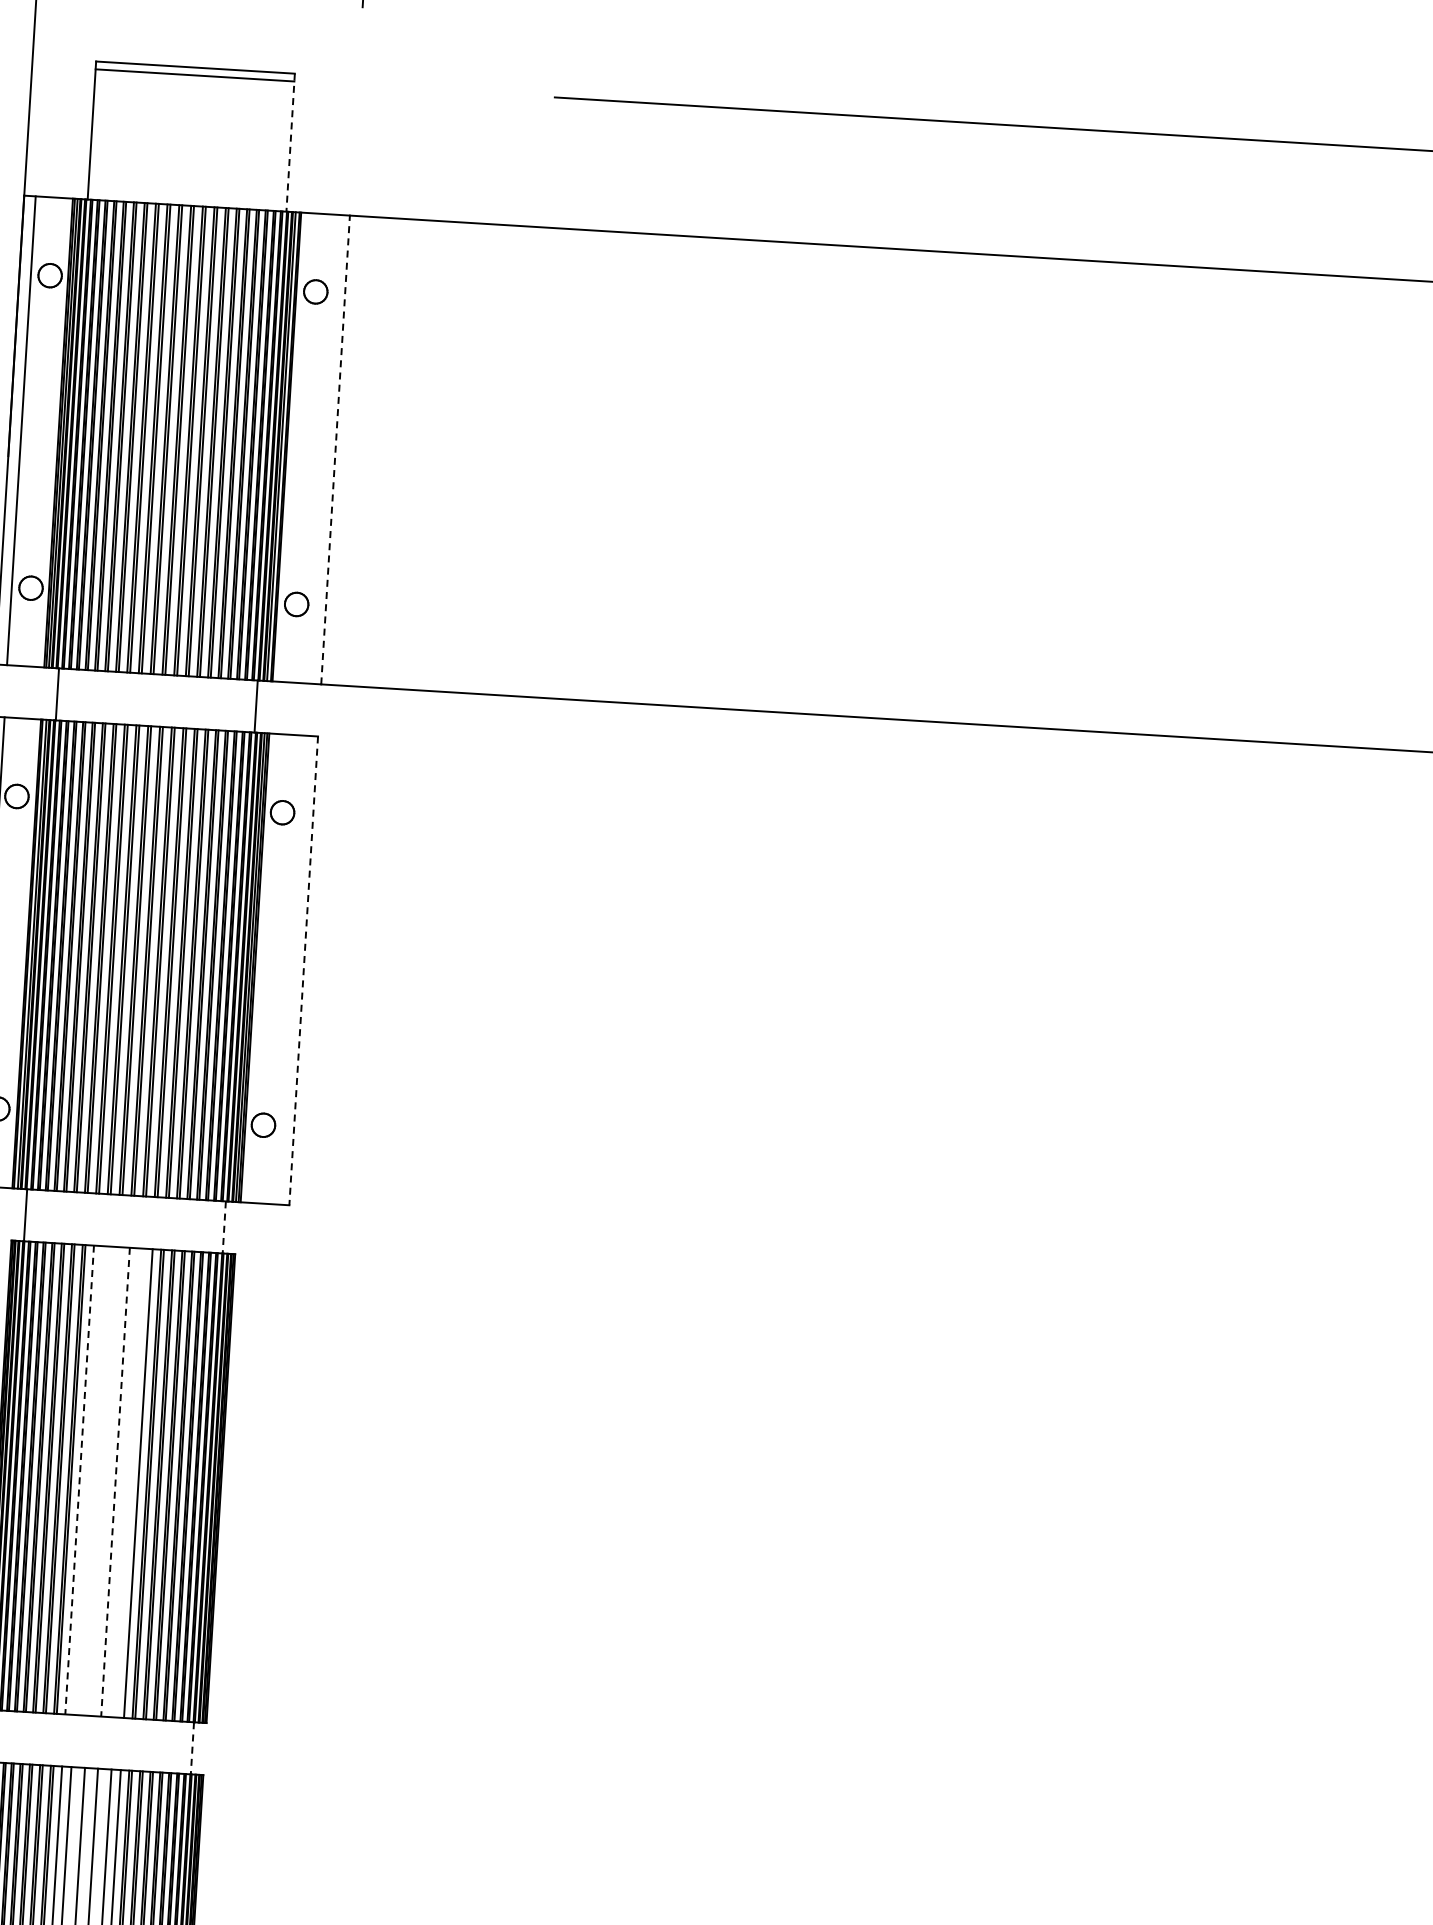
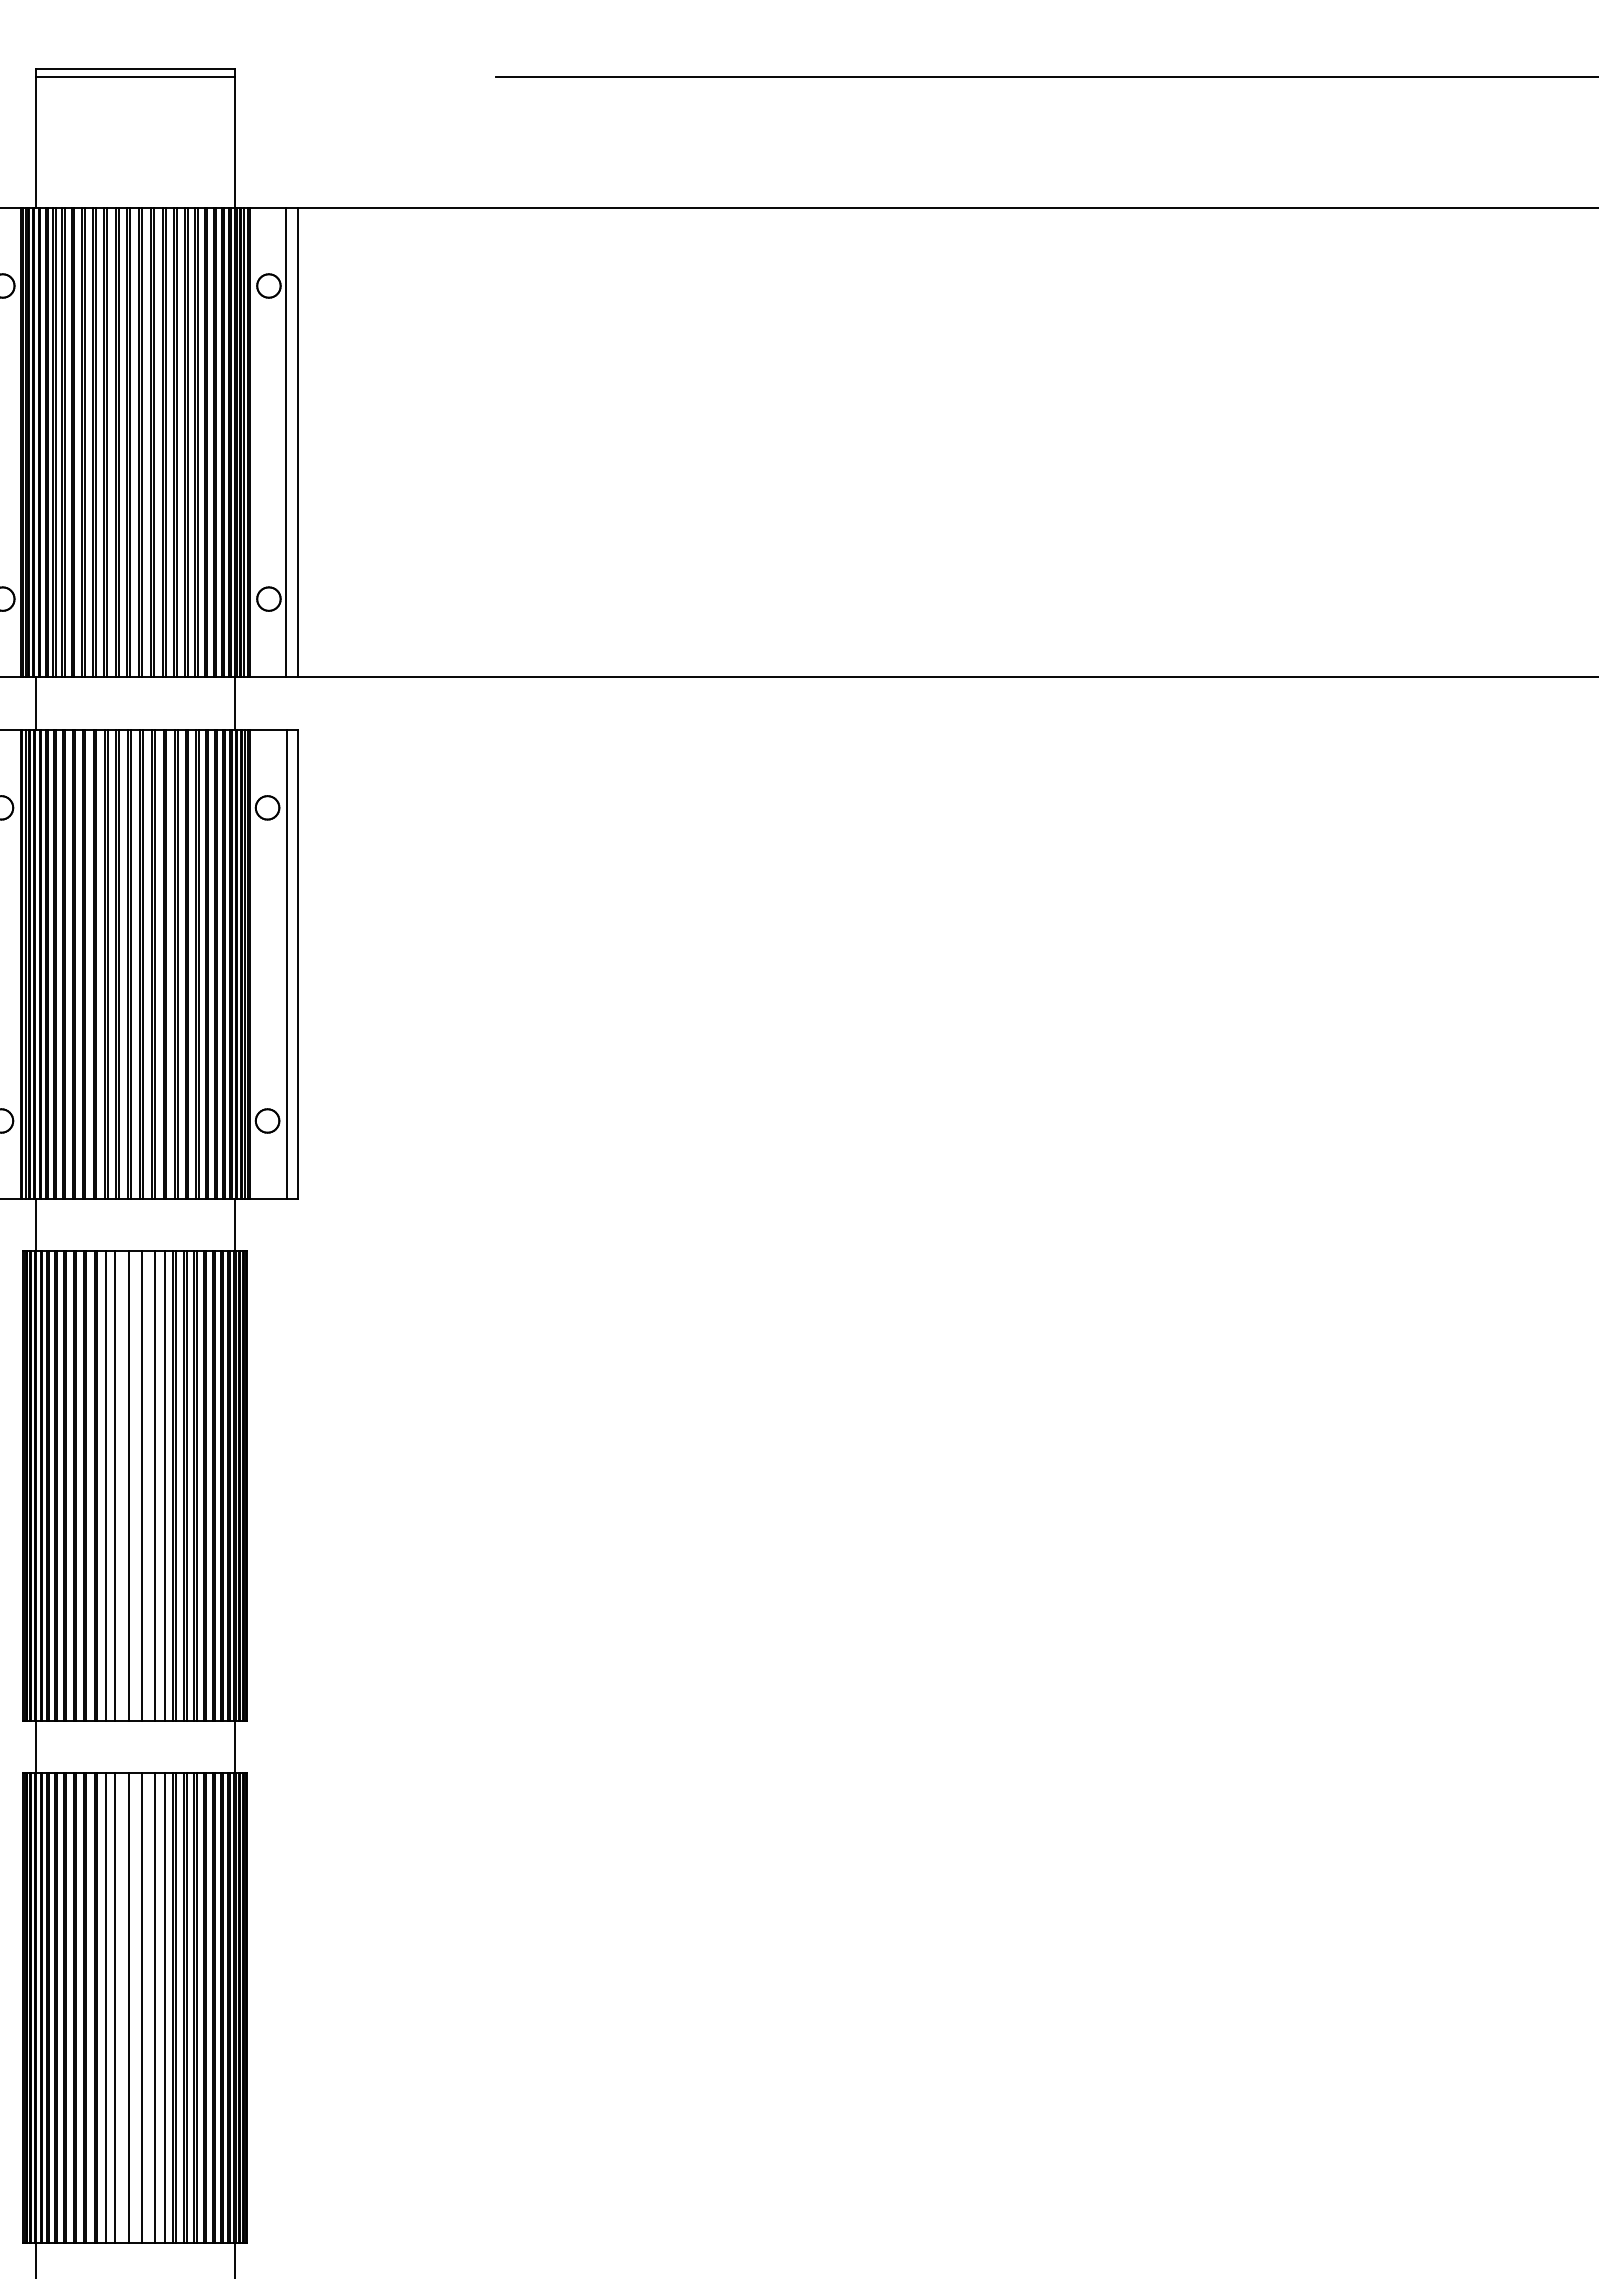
line: (290, 143) -> (234, 139), dashed -> solid
line: (323, 449) -> (286, 442), added
line: (335, 449) -> (298, 442), dashed -> solid
line: (291, 970) -> (286, 964), added
line: (303, 970) -> (298, 964), dashed -> solid
line: (224, 1227) -> (234, 1225), dashed -> solid
line: (79, 1480) -> (105, 1486), dashed -> solid
line: (89, 1480) -> (115, 1486), added
line: (102, 1481) -> (128, 1486), added
line: (115, 1482) -> (141, 1486), dashed -> solid
line: (129, 1483) -> (155, 1486), added
line: (192, 1748) -> (234, 1747), dashed -> solid

